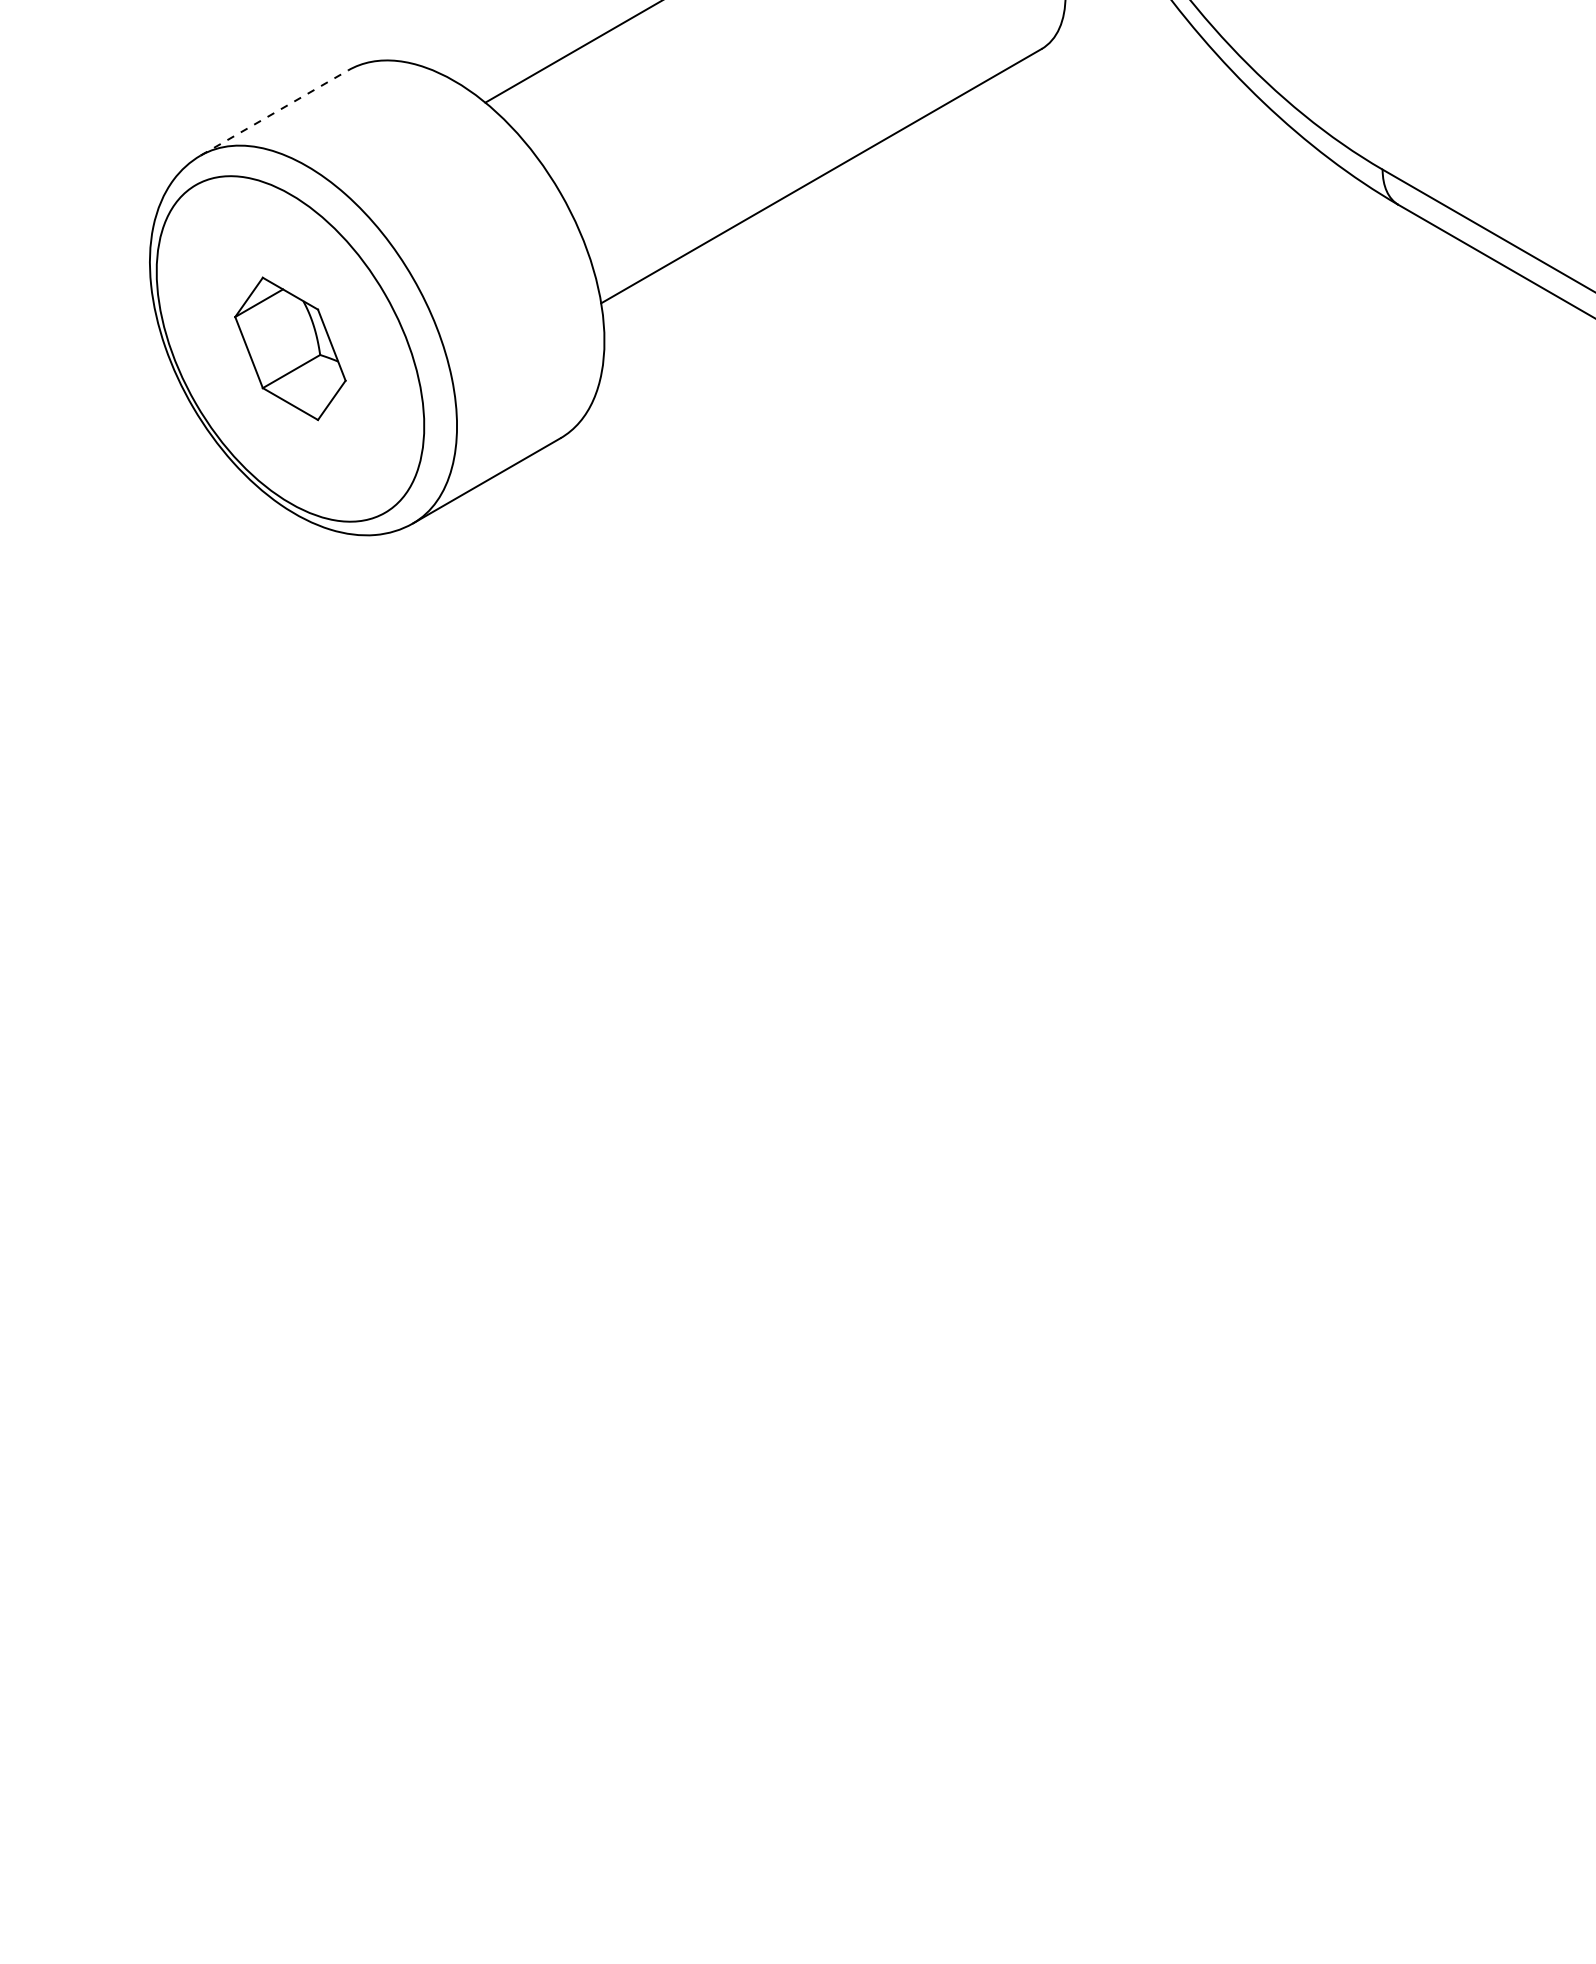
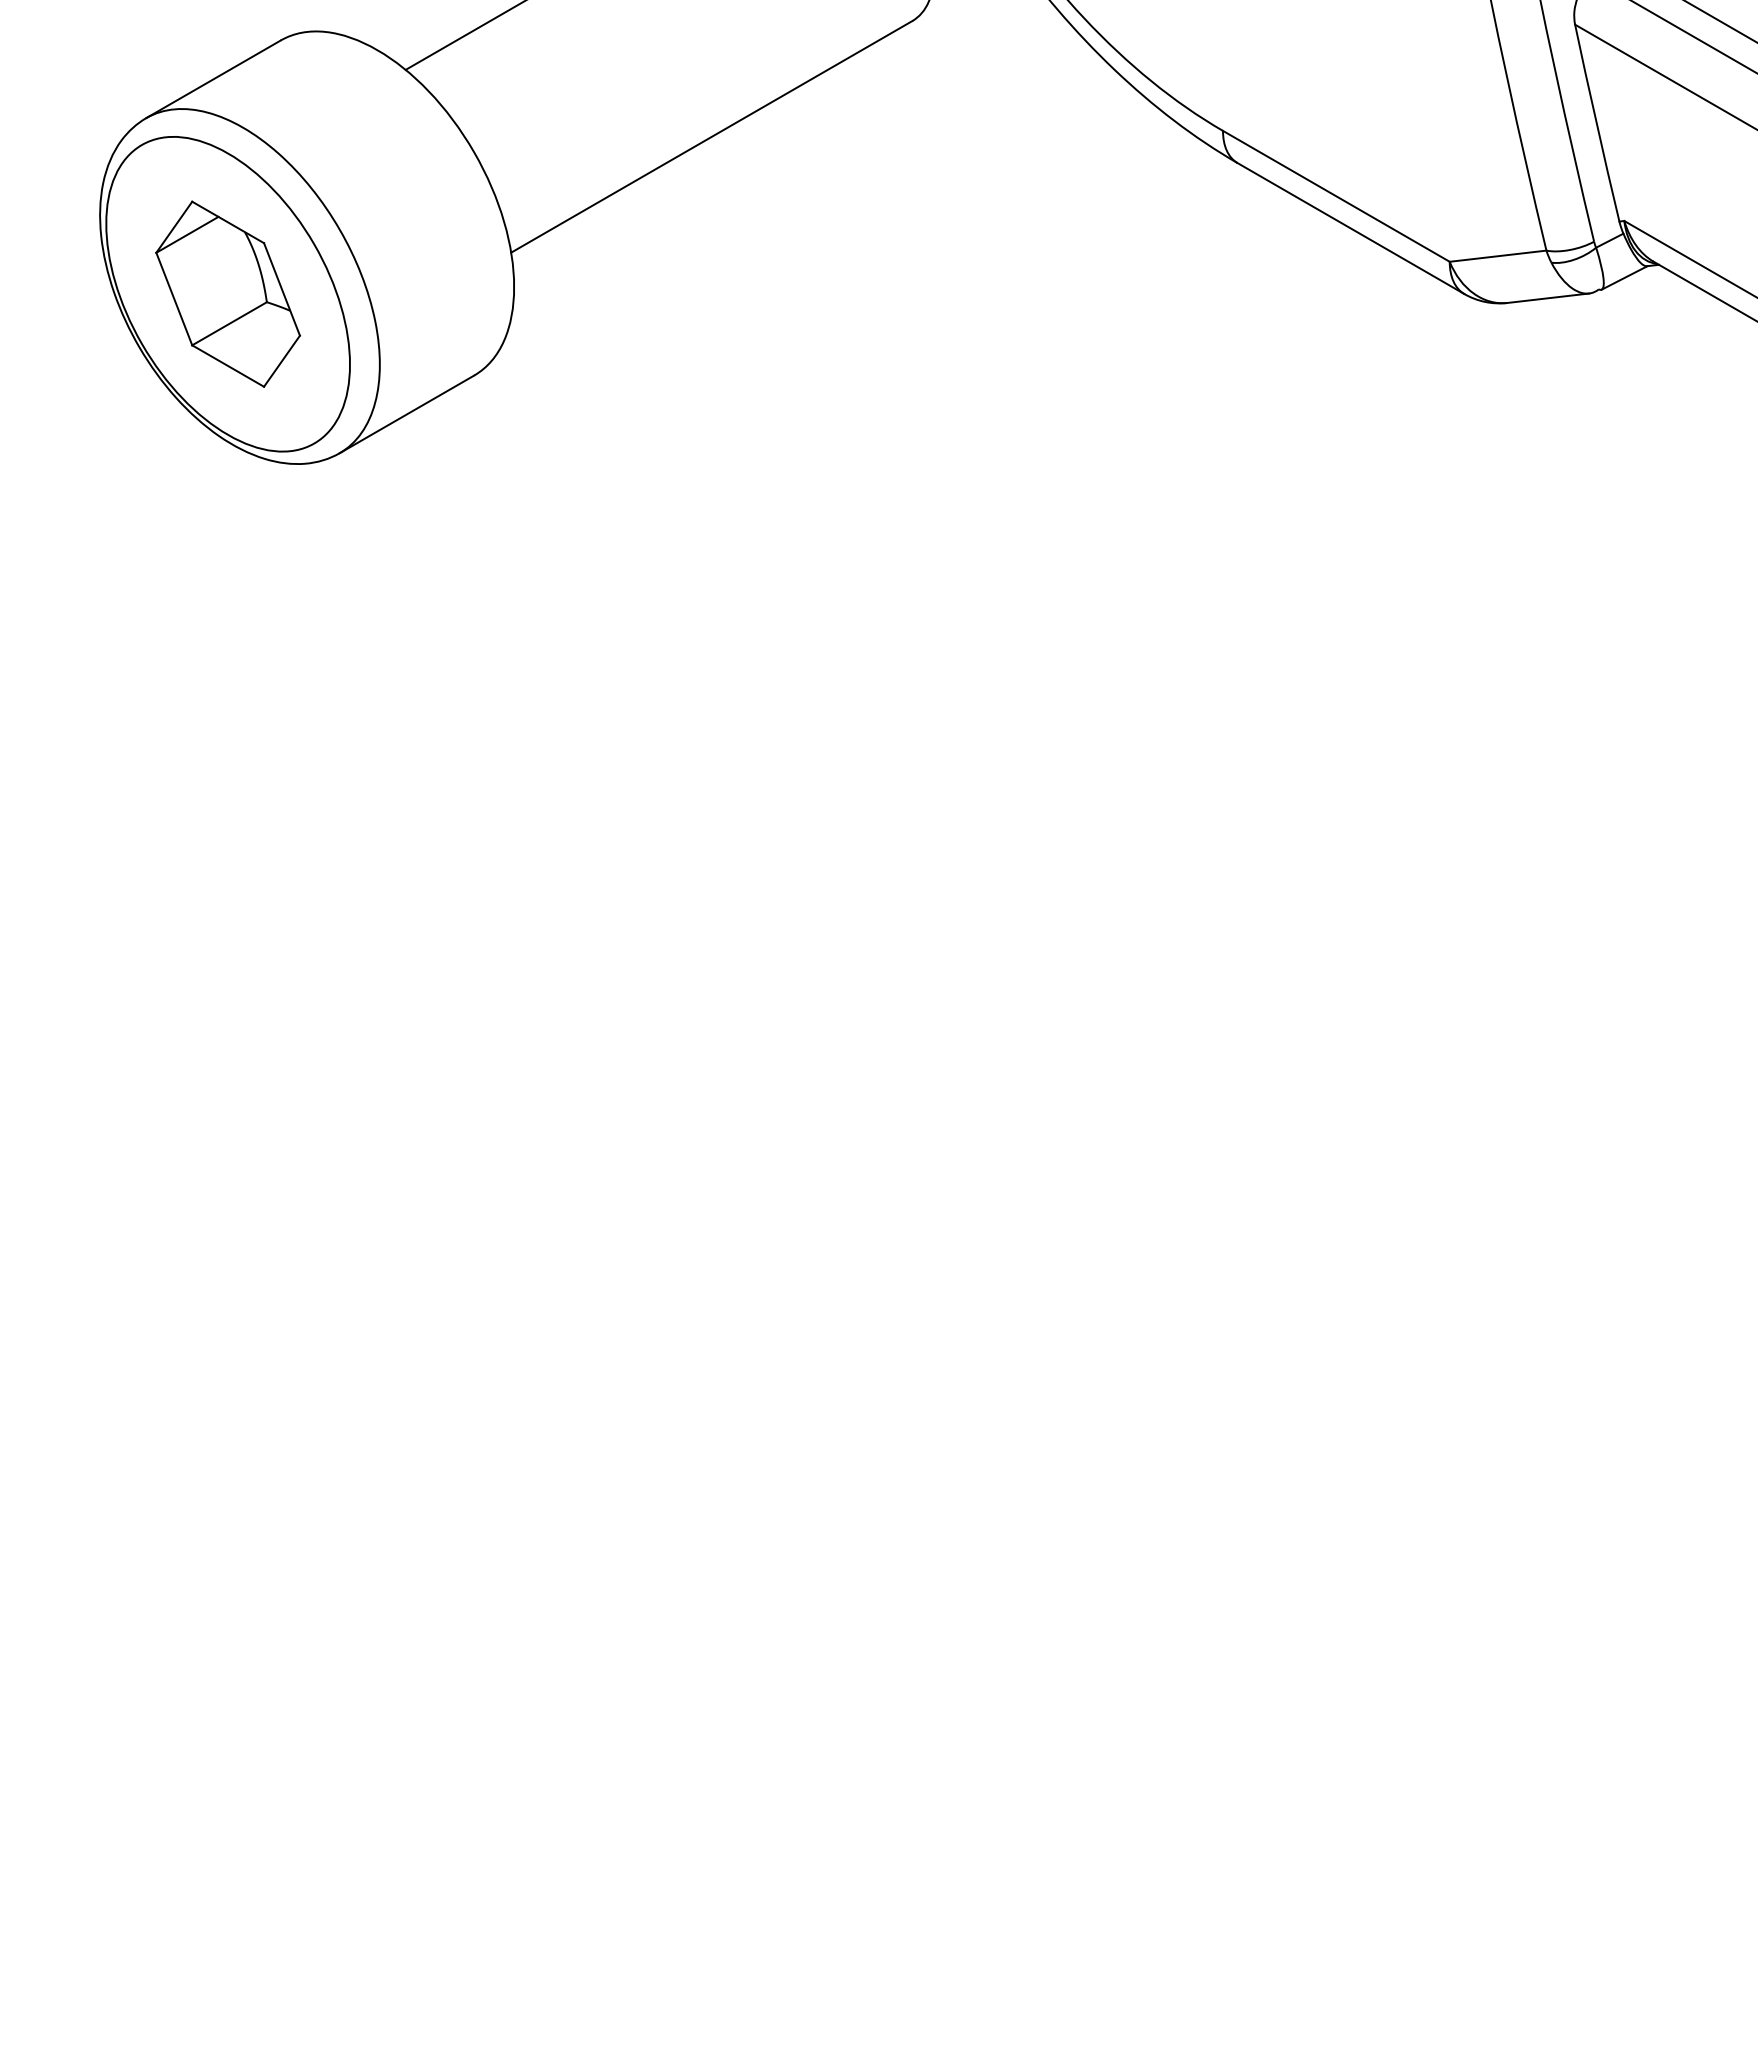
line: (274, 113) -> (213, 79), dashed -> solid
part: (289, 348) -> (227, 293), size x1.43

